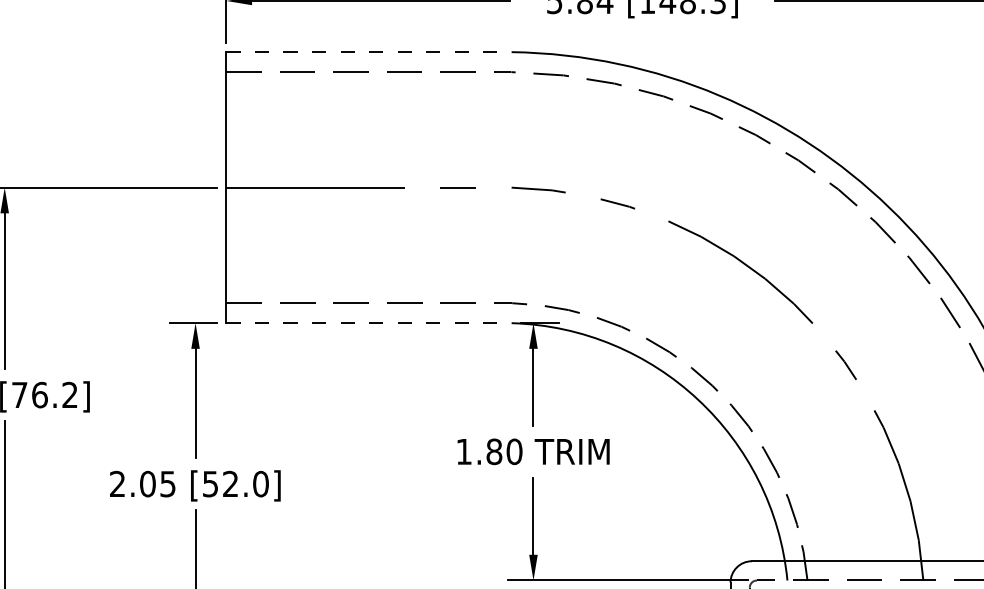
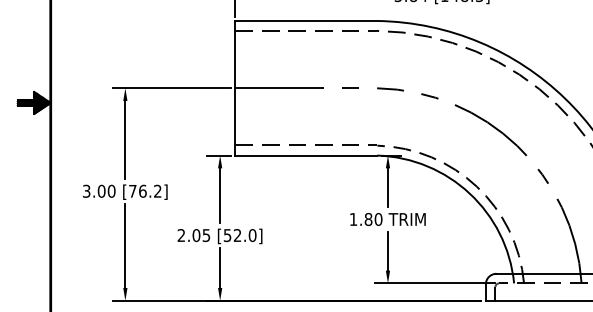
line: (369, 51) -> (306, 20), dashed -> solid
line: (369, 322) -> (306, 155), dashed -> solid

